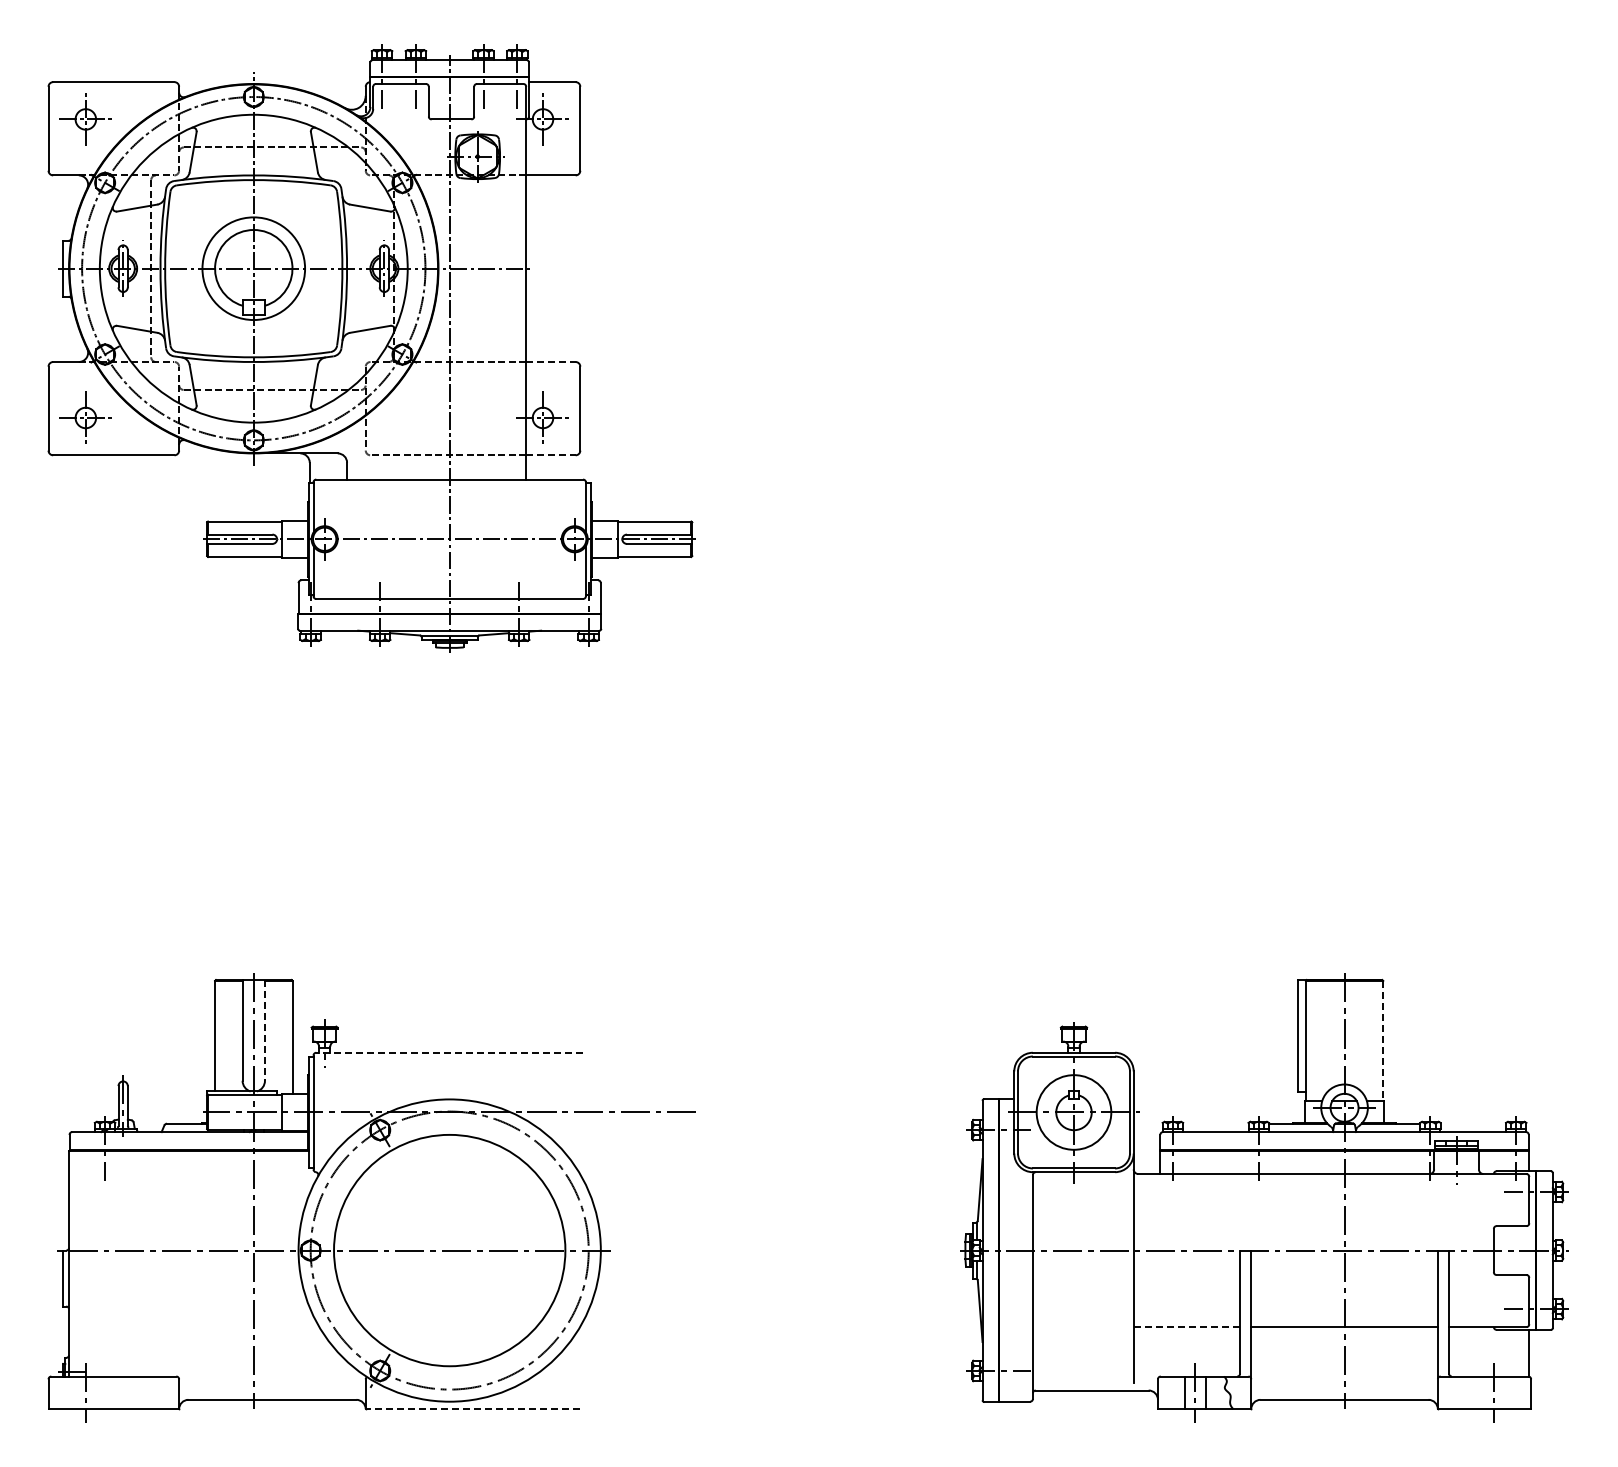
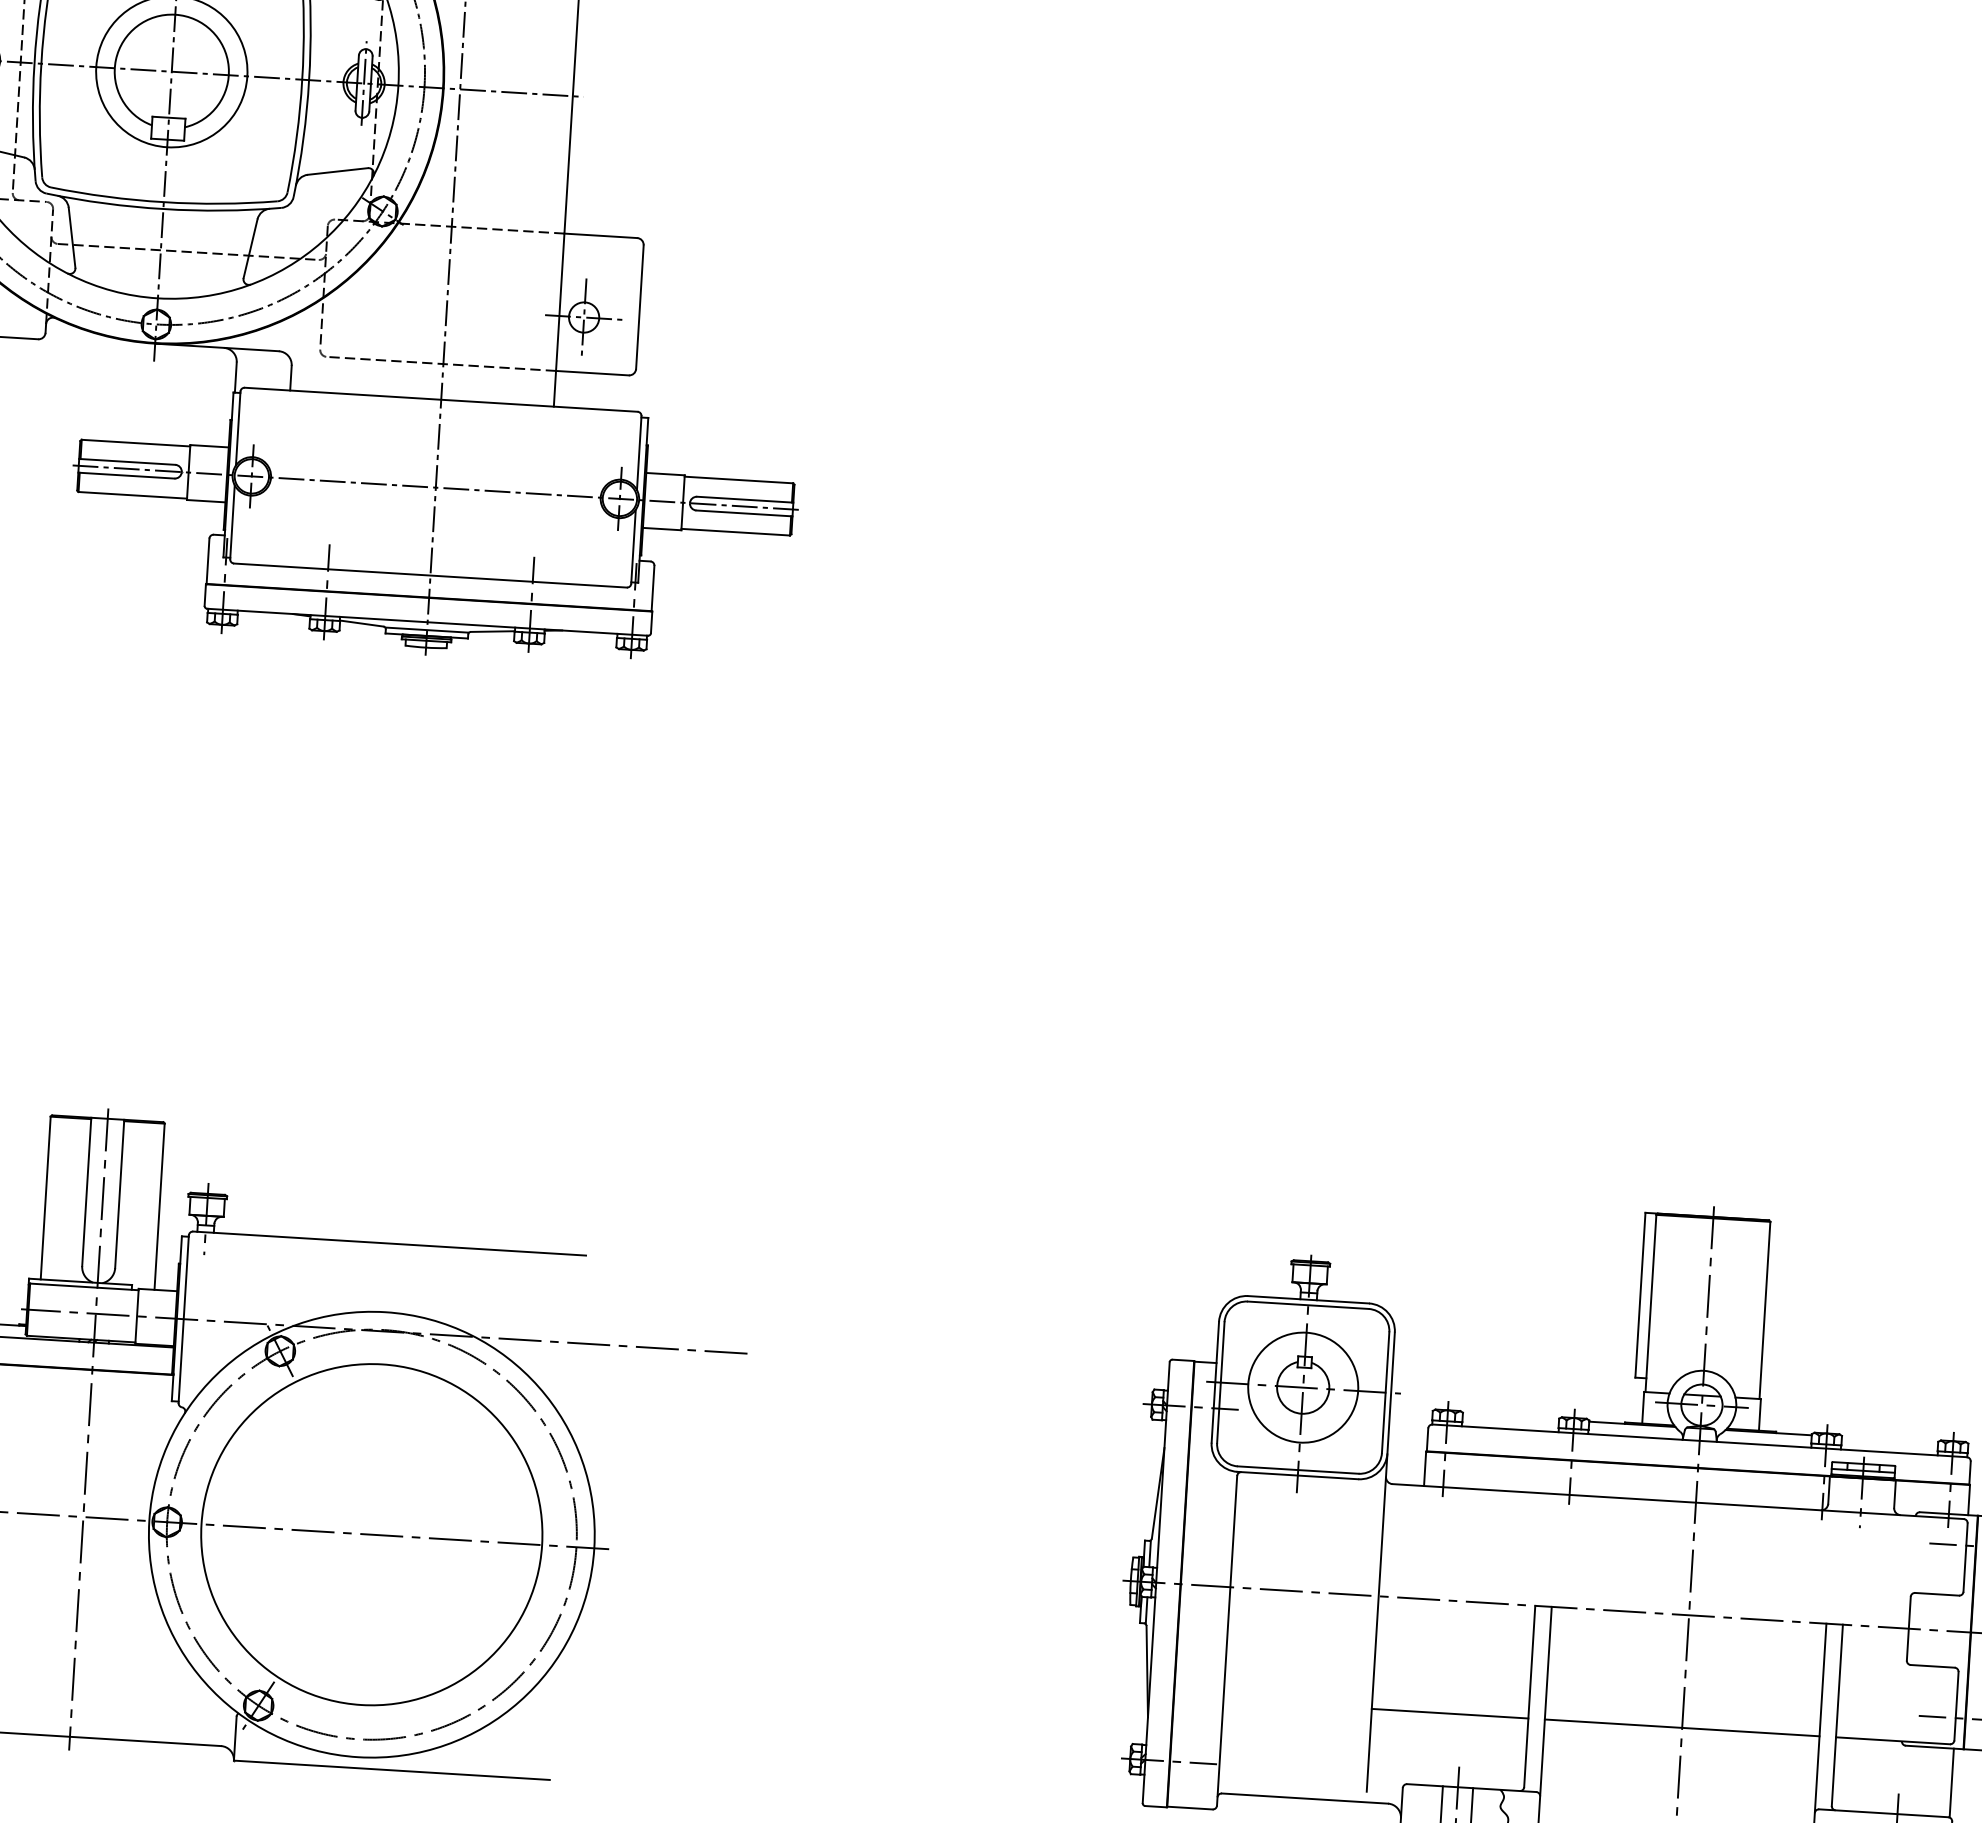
line: (550, 362) -> (600, 236), dashed -> solid
line: (550, 455) -> (591, 373), dashed -> solid
line: (264, 1030) -> (118, 1194), dashed -> solid
line: (1383, 1041) -> (1765, 1311), dashed -> solid
line: (449, 1052) -> (389, 1243), dashed -> solid
line: (1187, 1327) -> (1450, 1714), dashed -> solid
line: (472, 1409) -> (391, 1770), dashed -> solid

